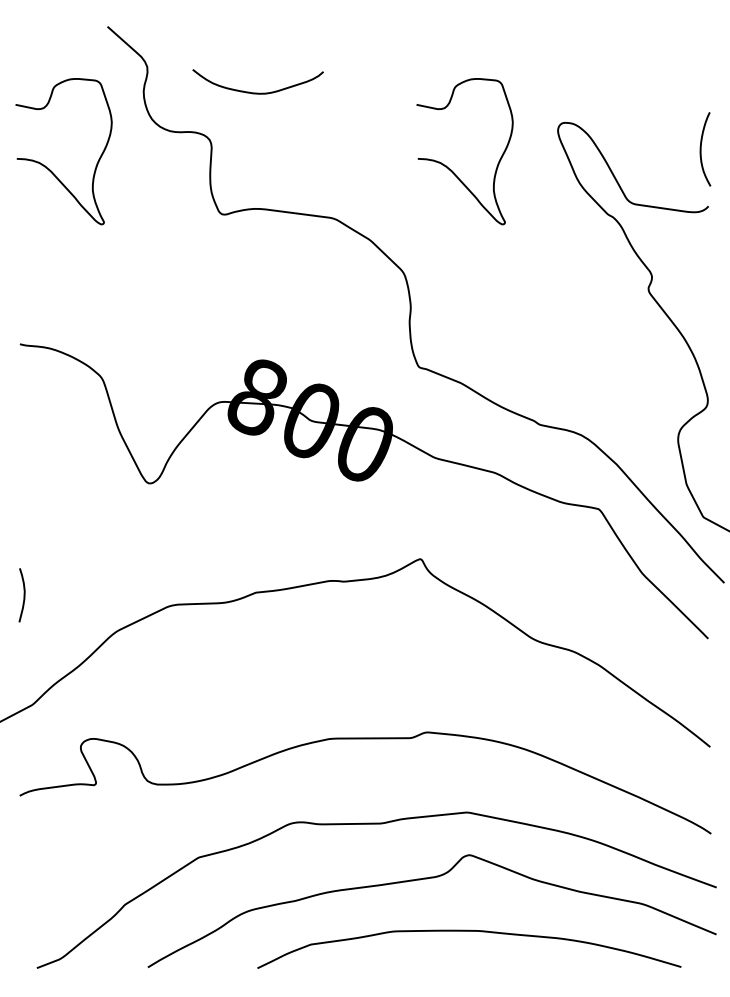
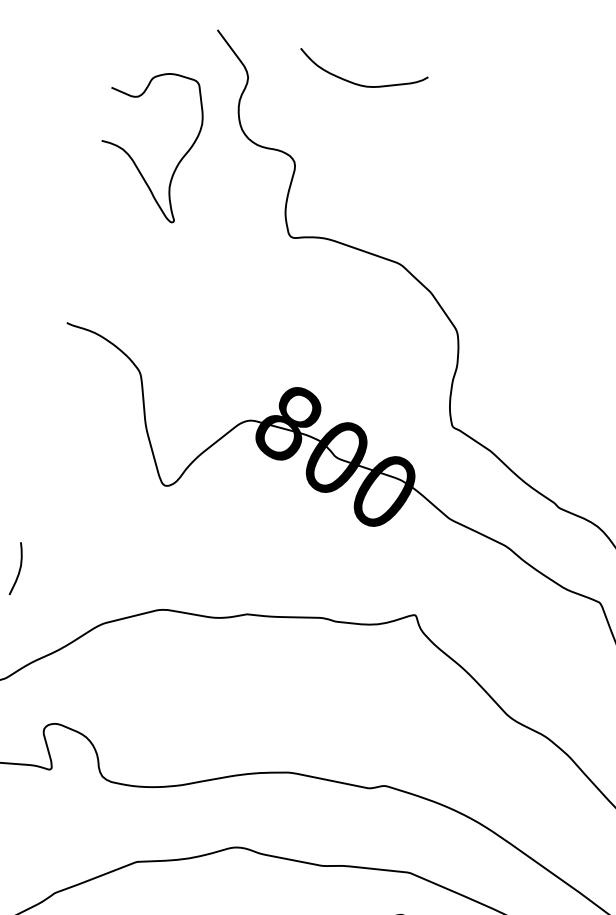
curve: (257, 92) -> (359, 83), moved
curve: (450, 168) -> (524, 238), removed

